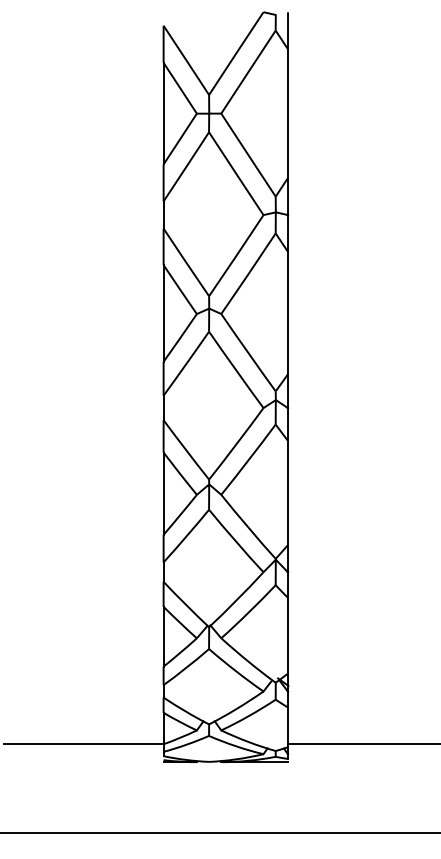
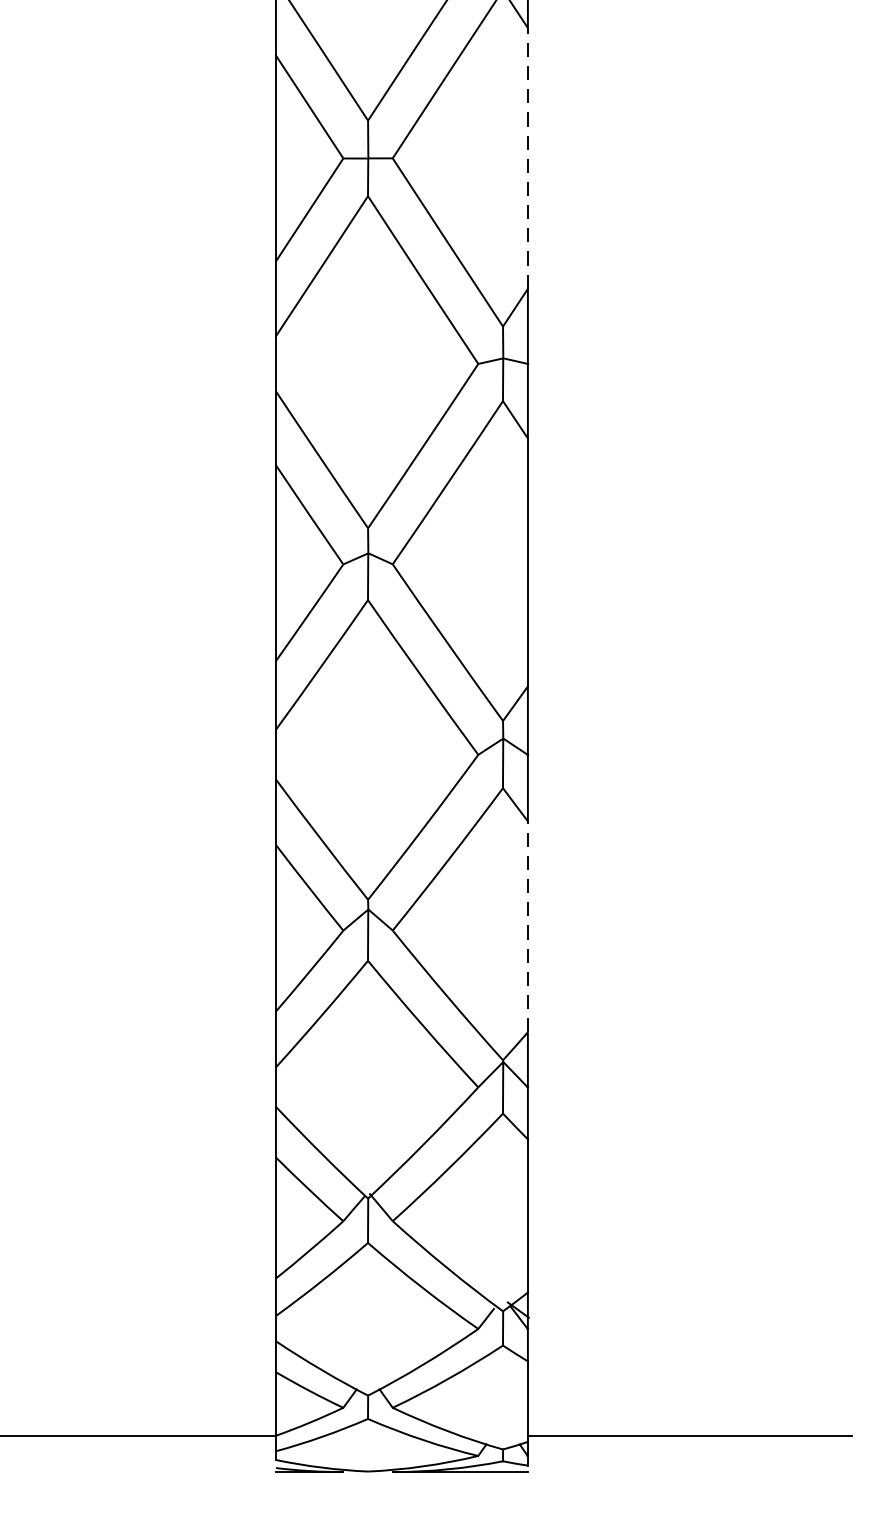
line: (288, 113) -> (528, 158), solid -> dashed
line: (288, 492) -> (528, 925), solid -> dashed

